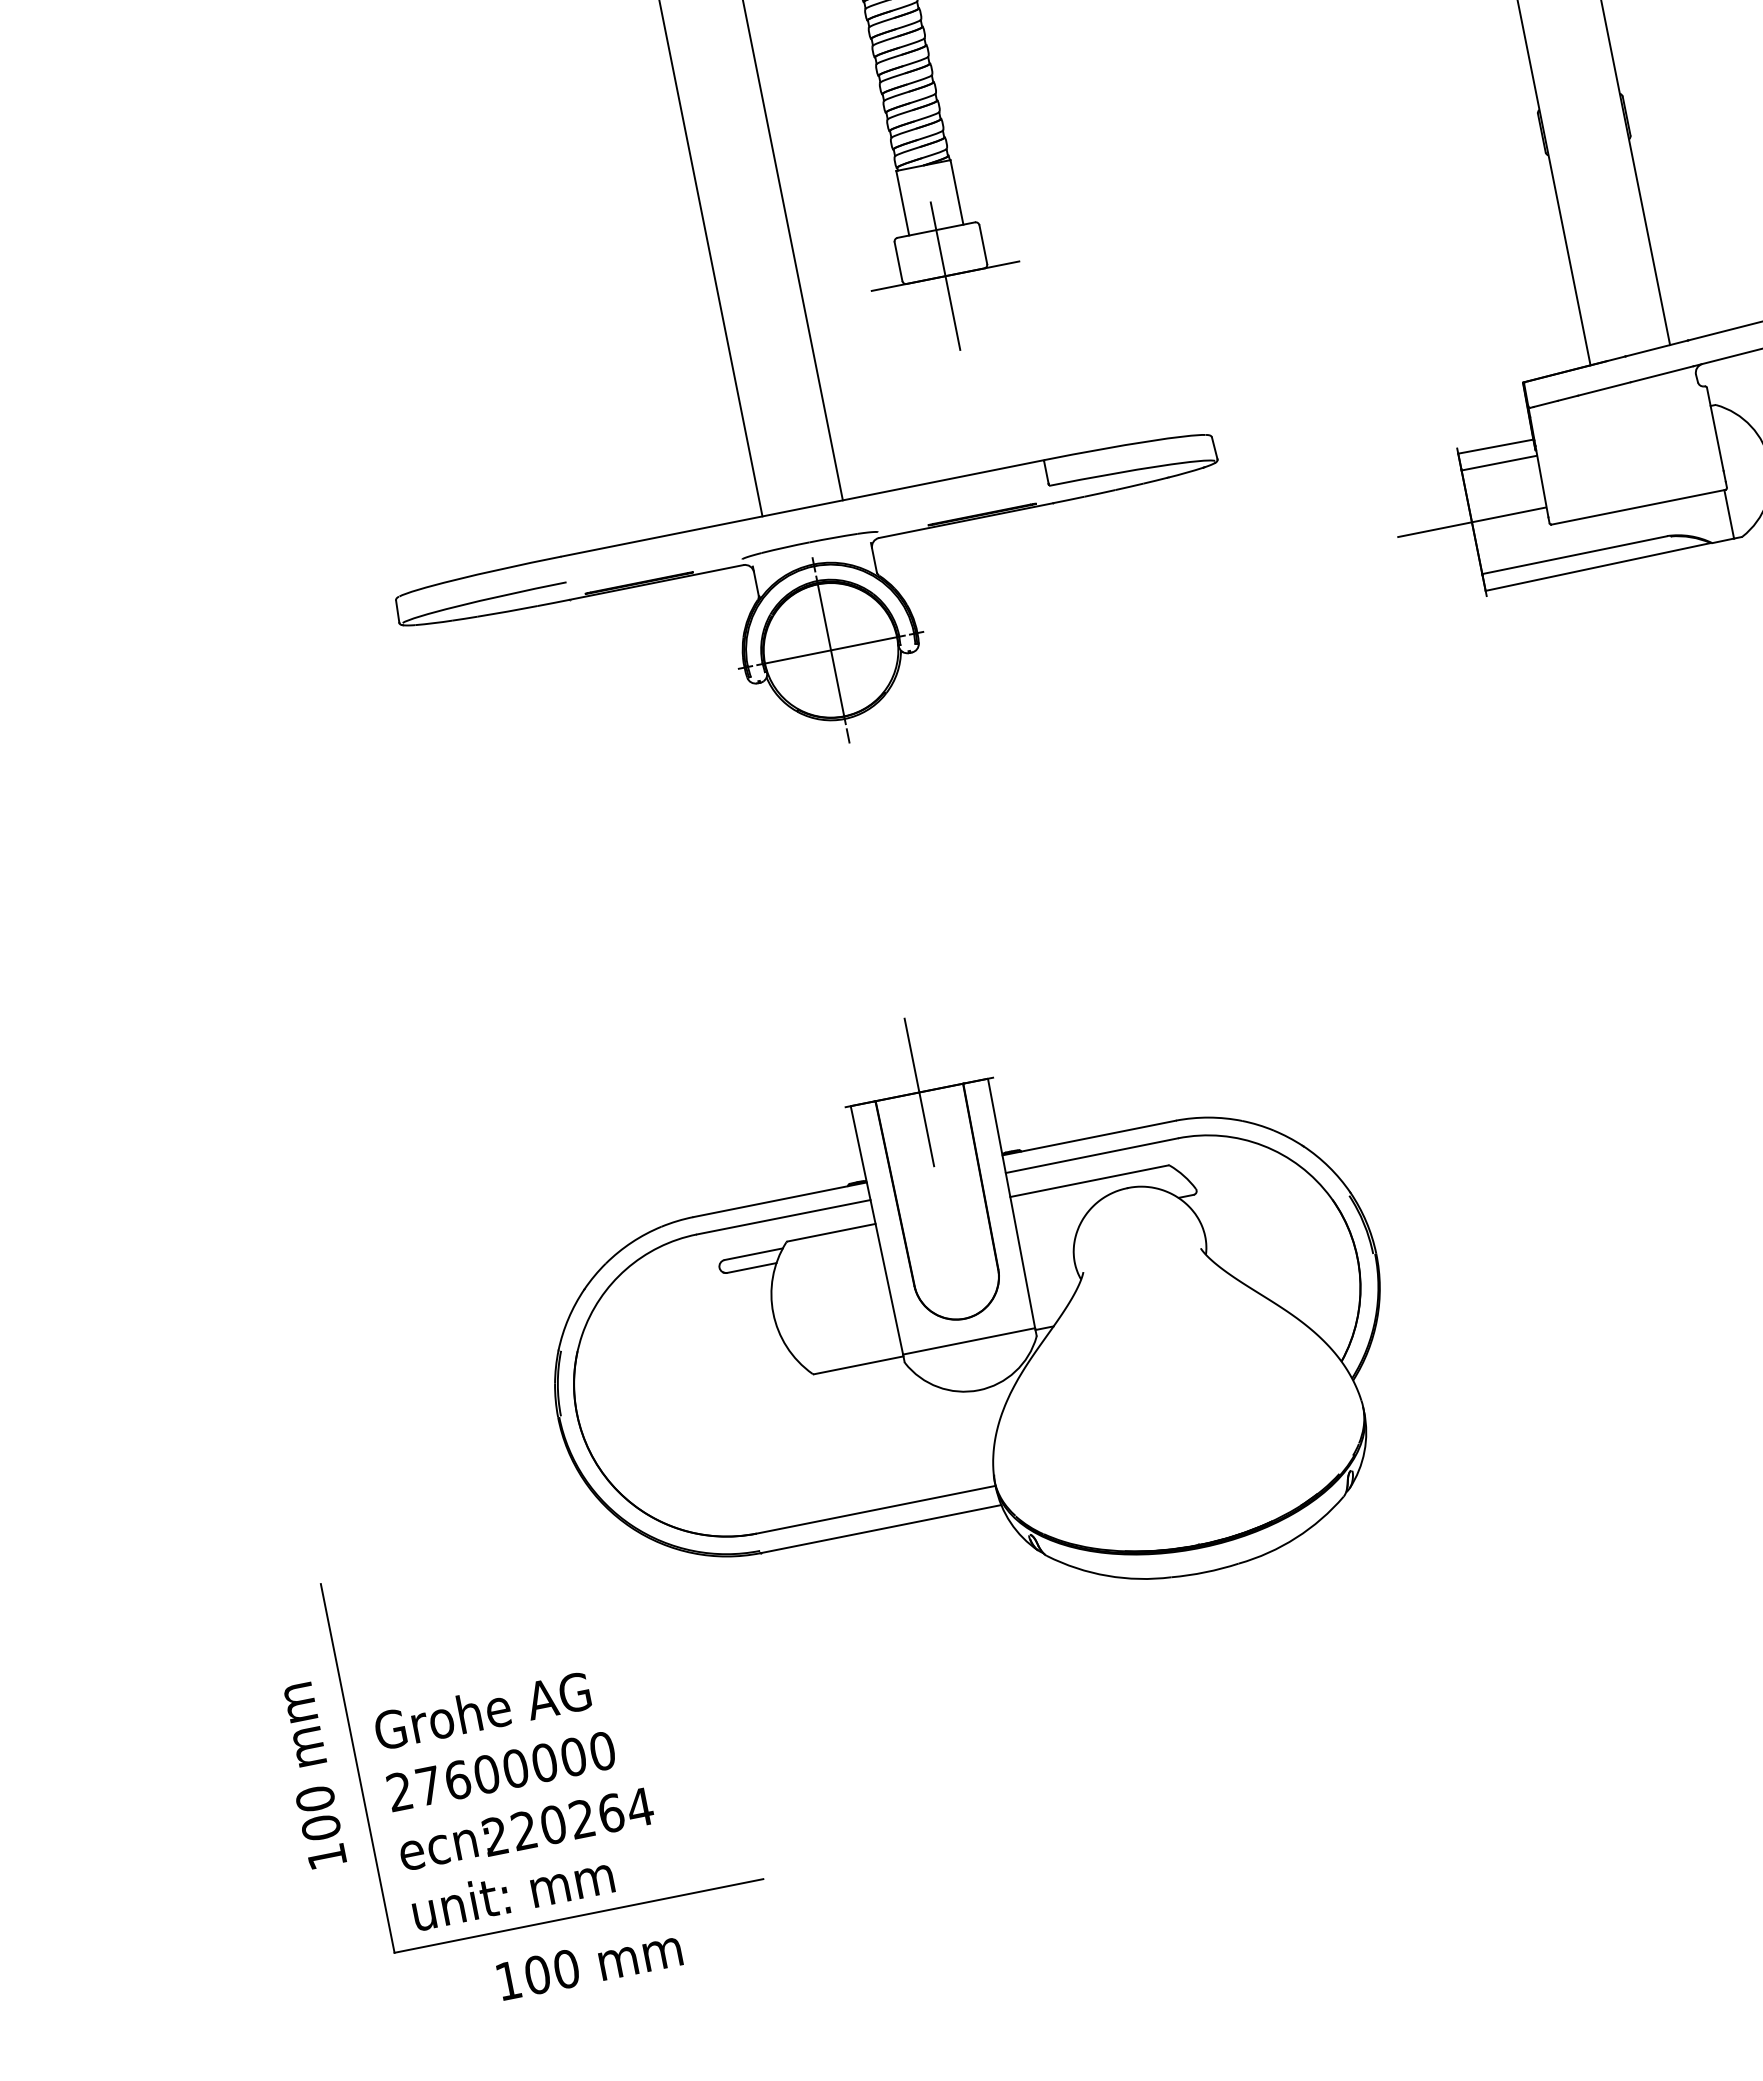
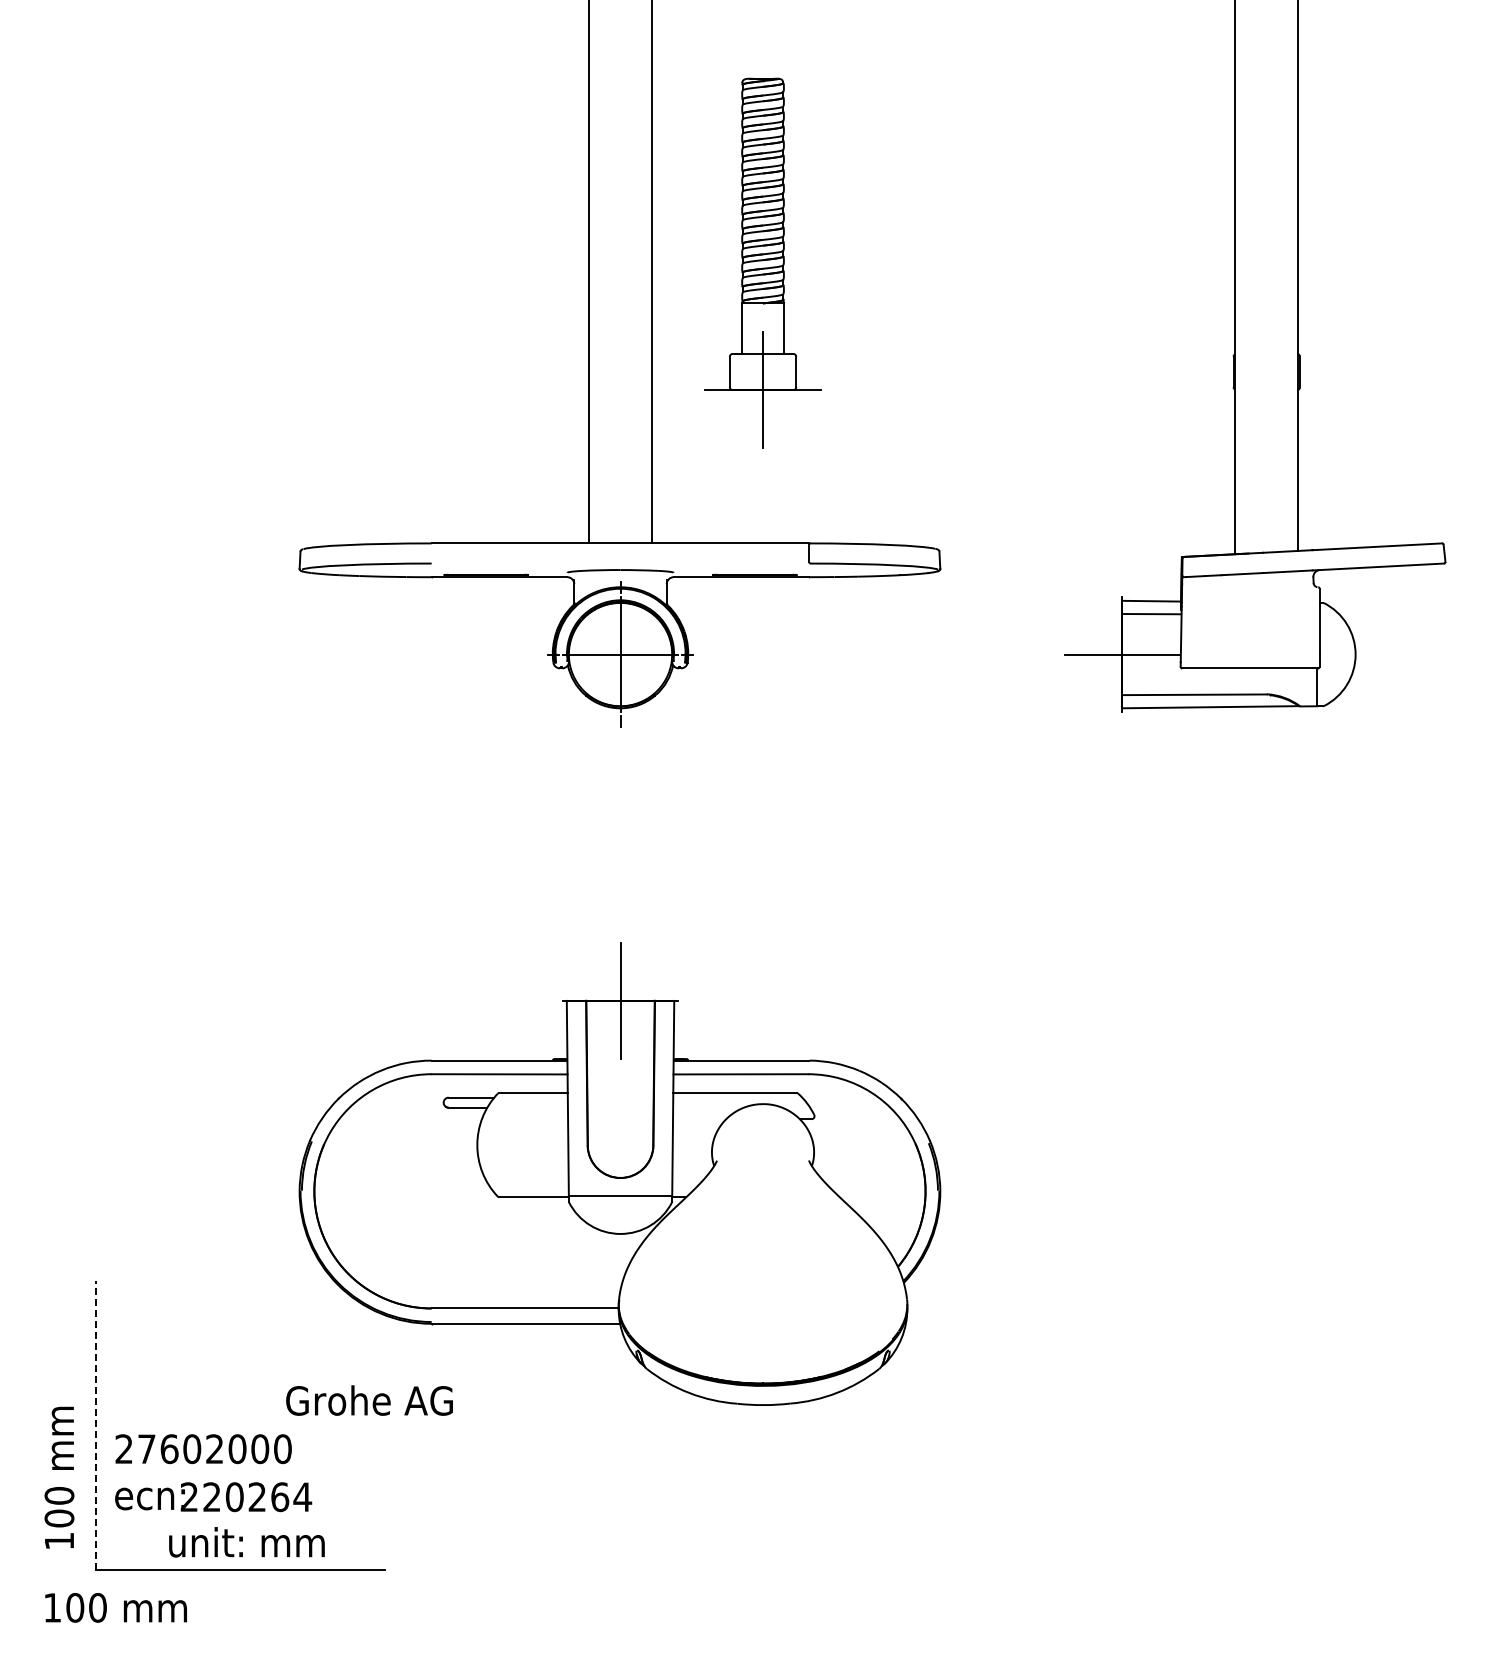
text: (482, 1710) -> (369, 1400), moved
line: (356, 1767) -> (95, 1424), solid -> dashed
text: (515, 1769) -> (214, 1449), 27600000 -> 27602000
text: (310, 1775) -> (59, 1477), moved
text: (512, 1893) -> (246, 1542), moved
text: (588, 1964) -> (115, 1607), moved

